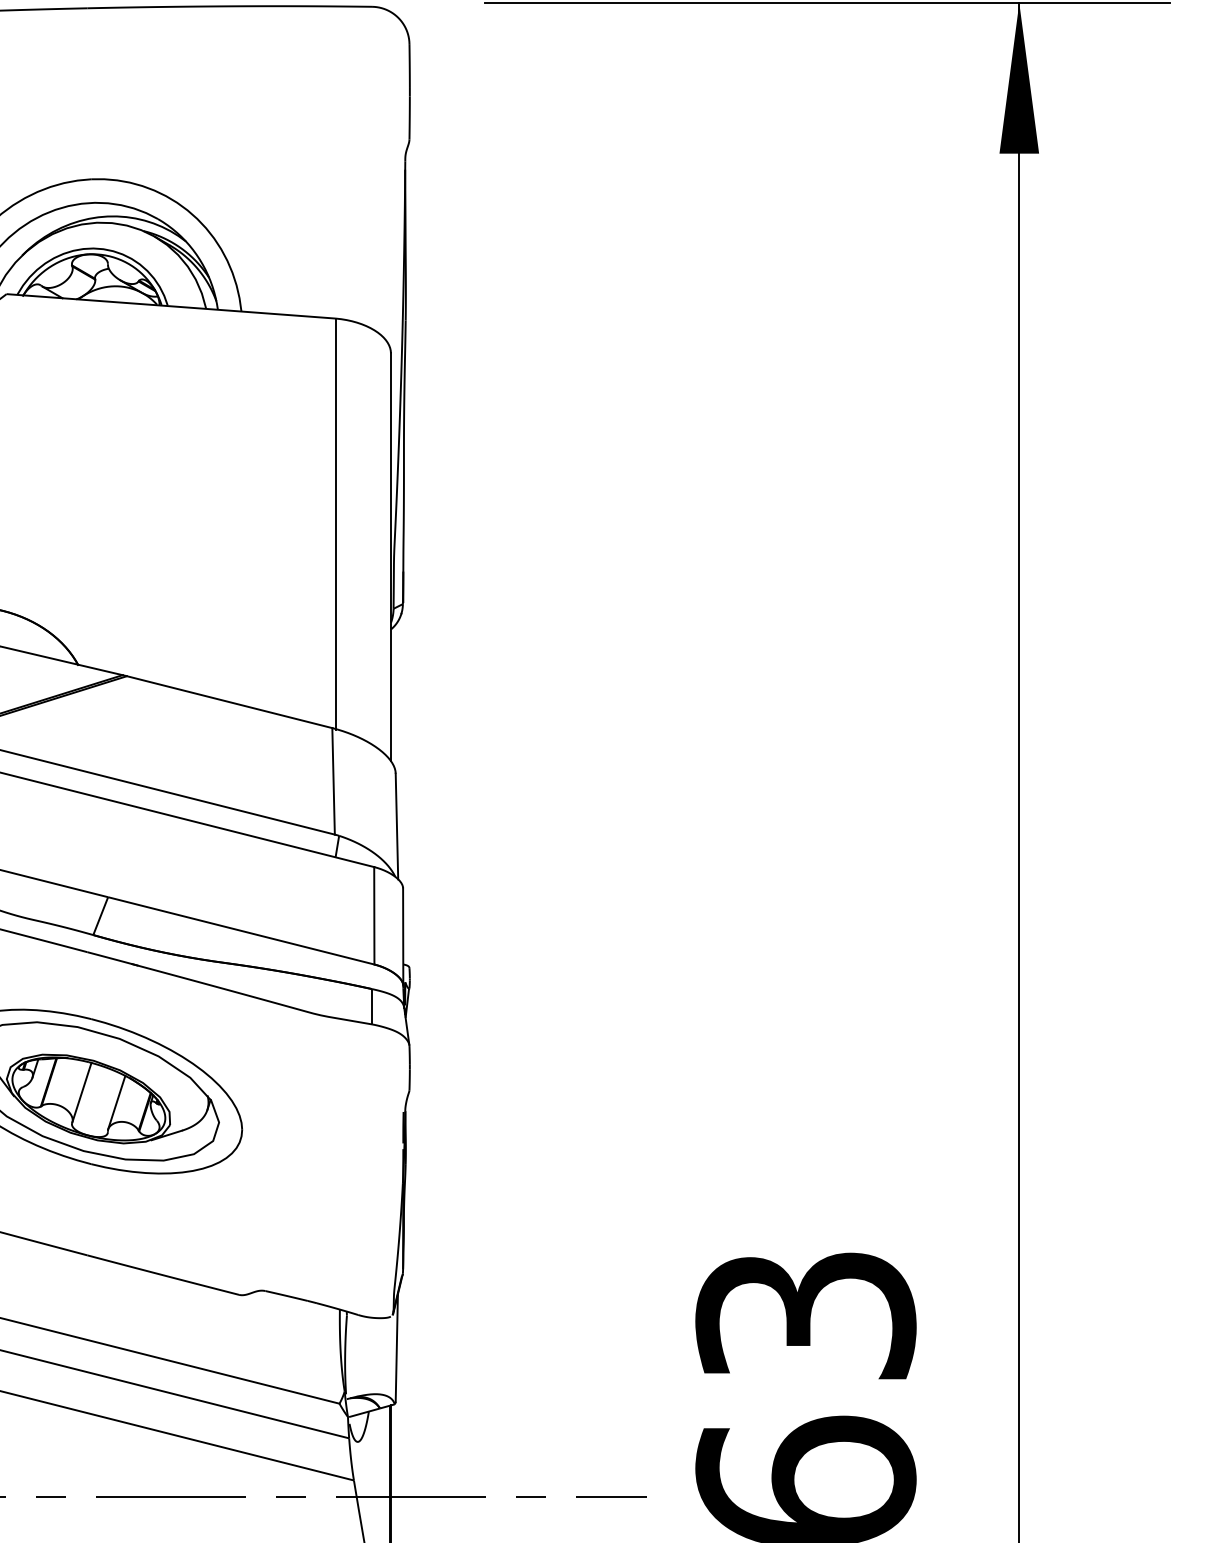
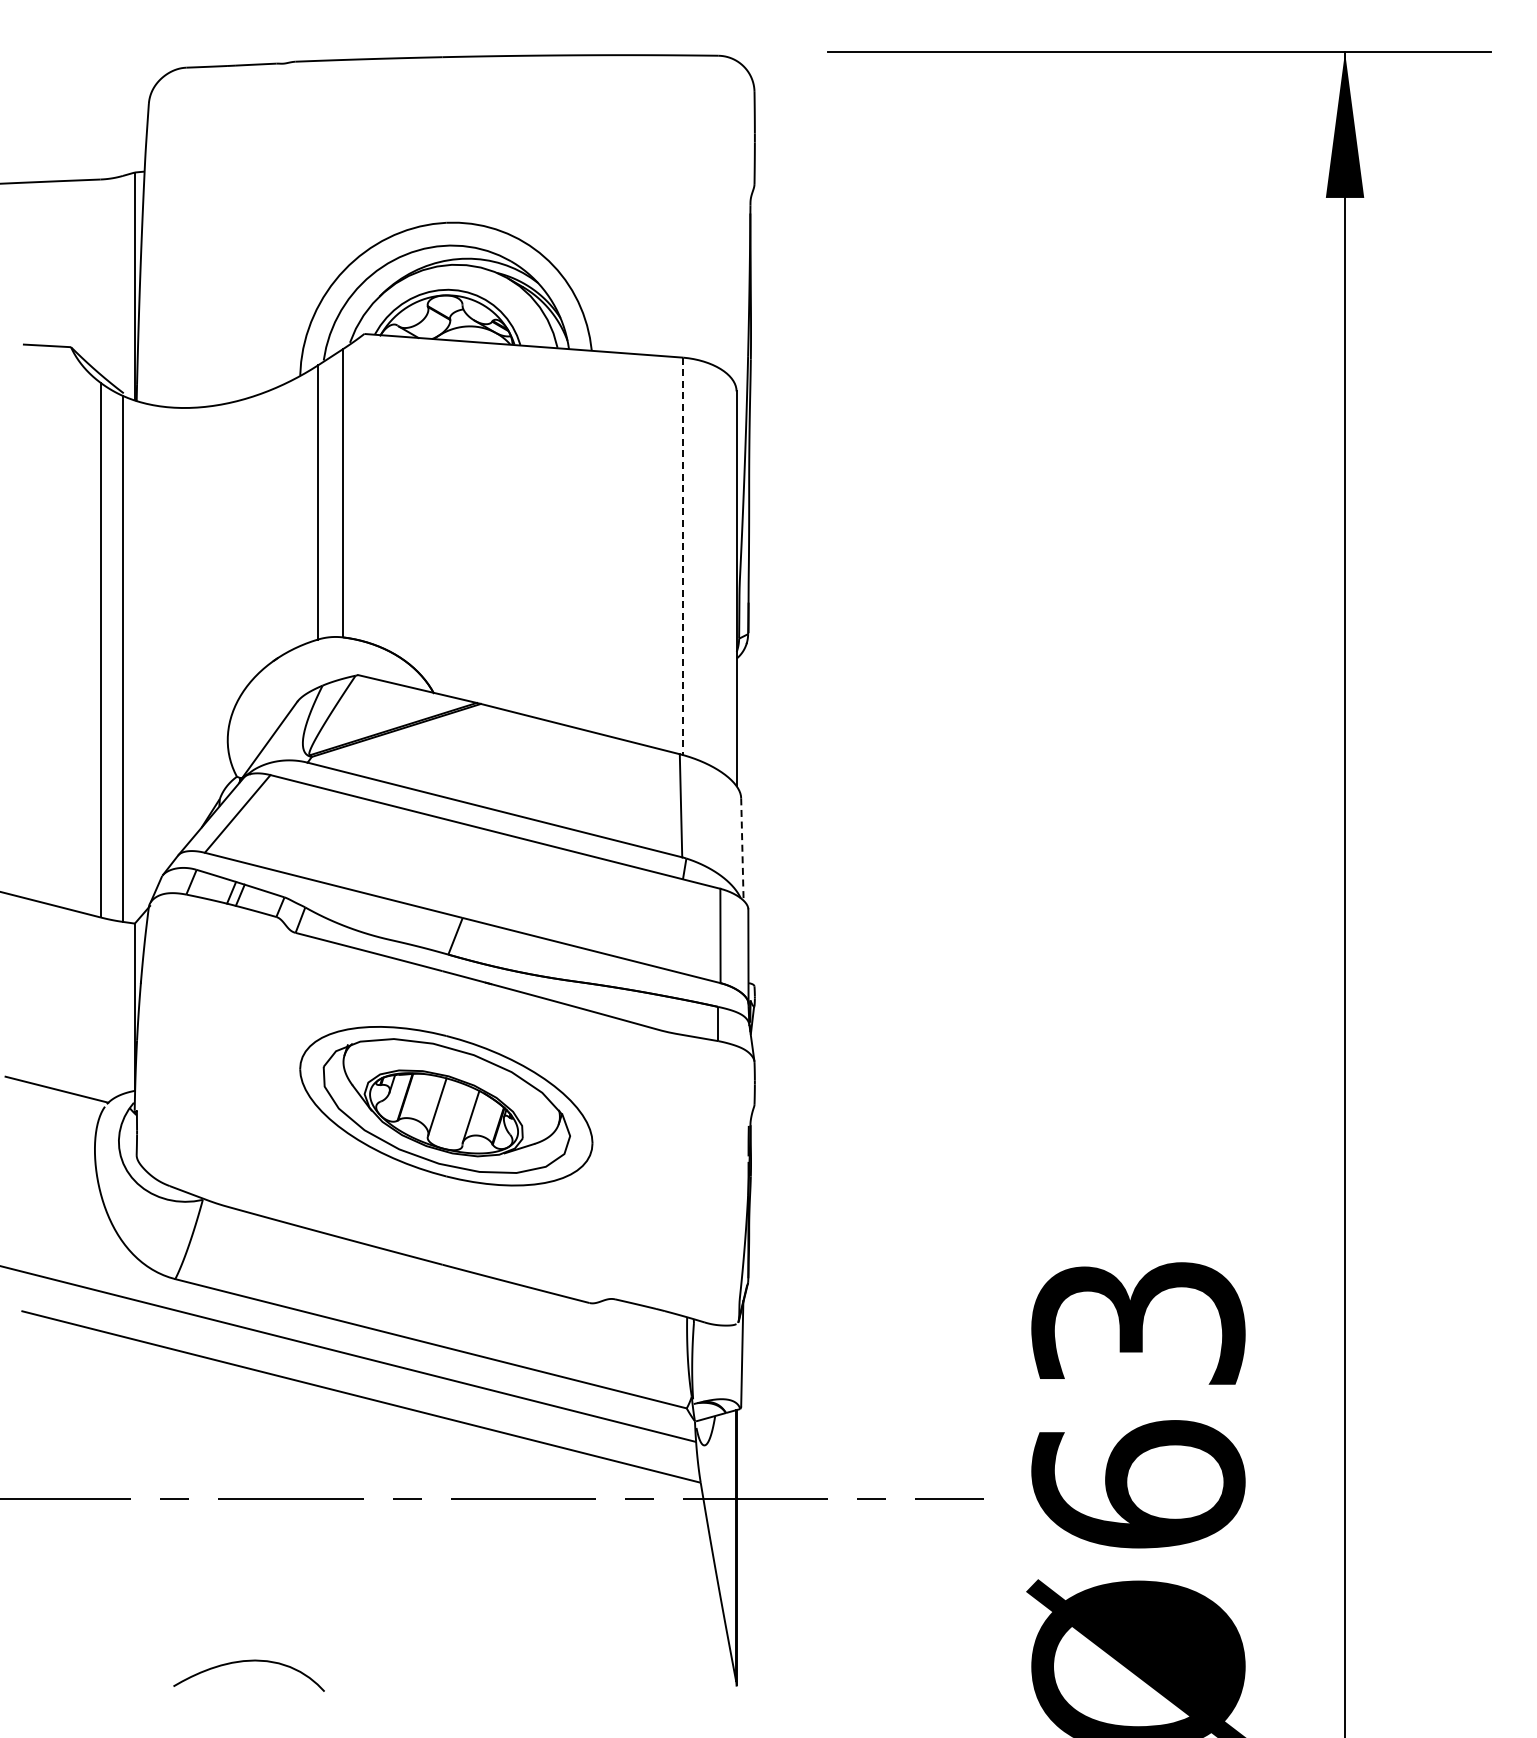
line: (336, 523) -> (683, 556), solid -> dashed
line: (397, 827) -> (742, 850), solid -> dashed

